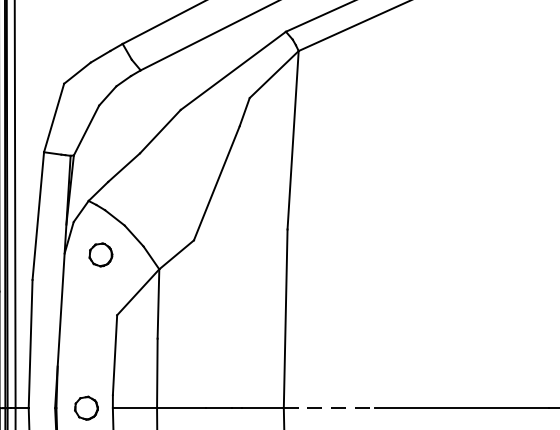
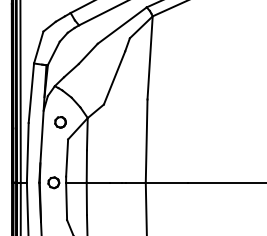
part: (100, 255) -> (60, 122), moved
line: (330, 407) -> (167, 182), dashed -> solid

